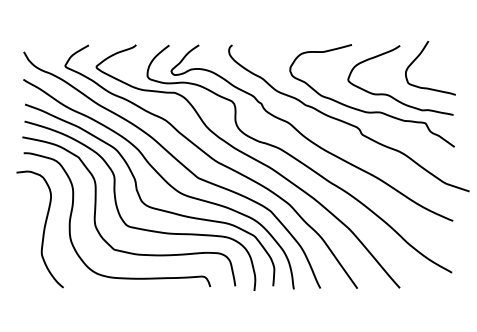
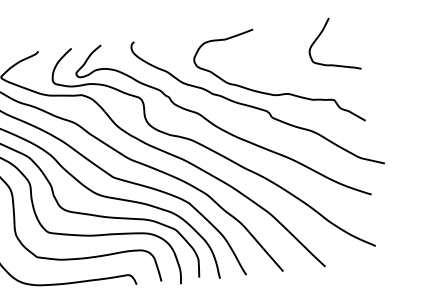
curve: (391, 95) -> (297, 75), removed

